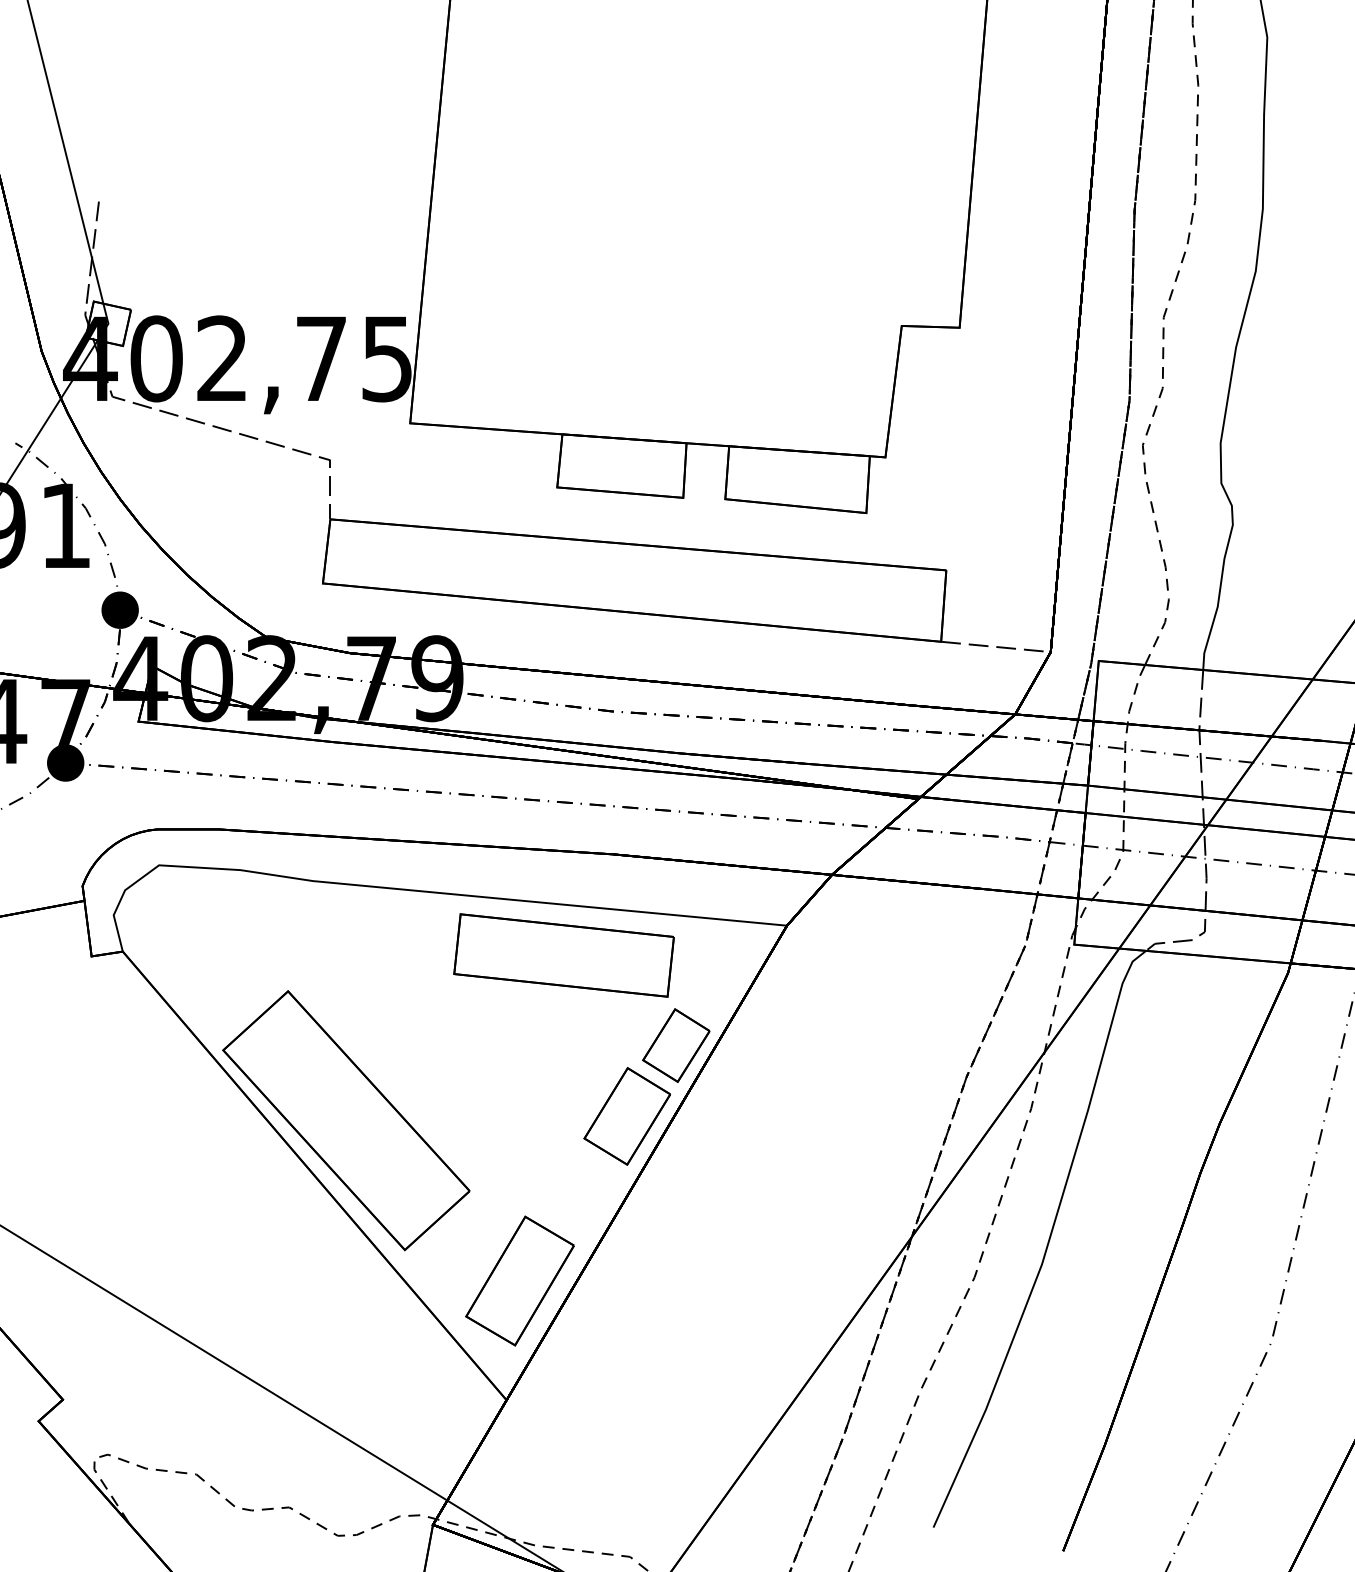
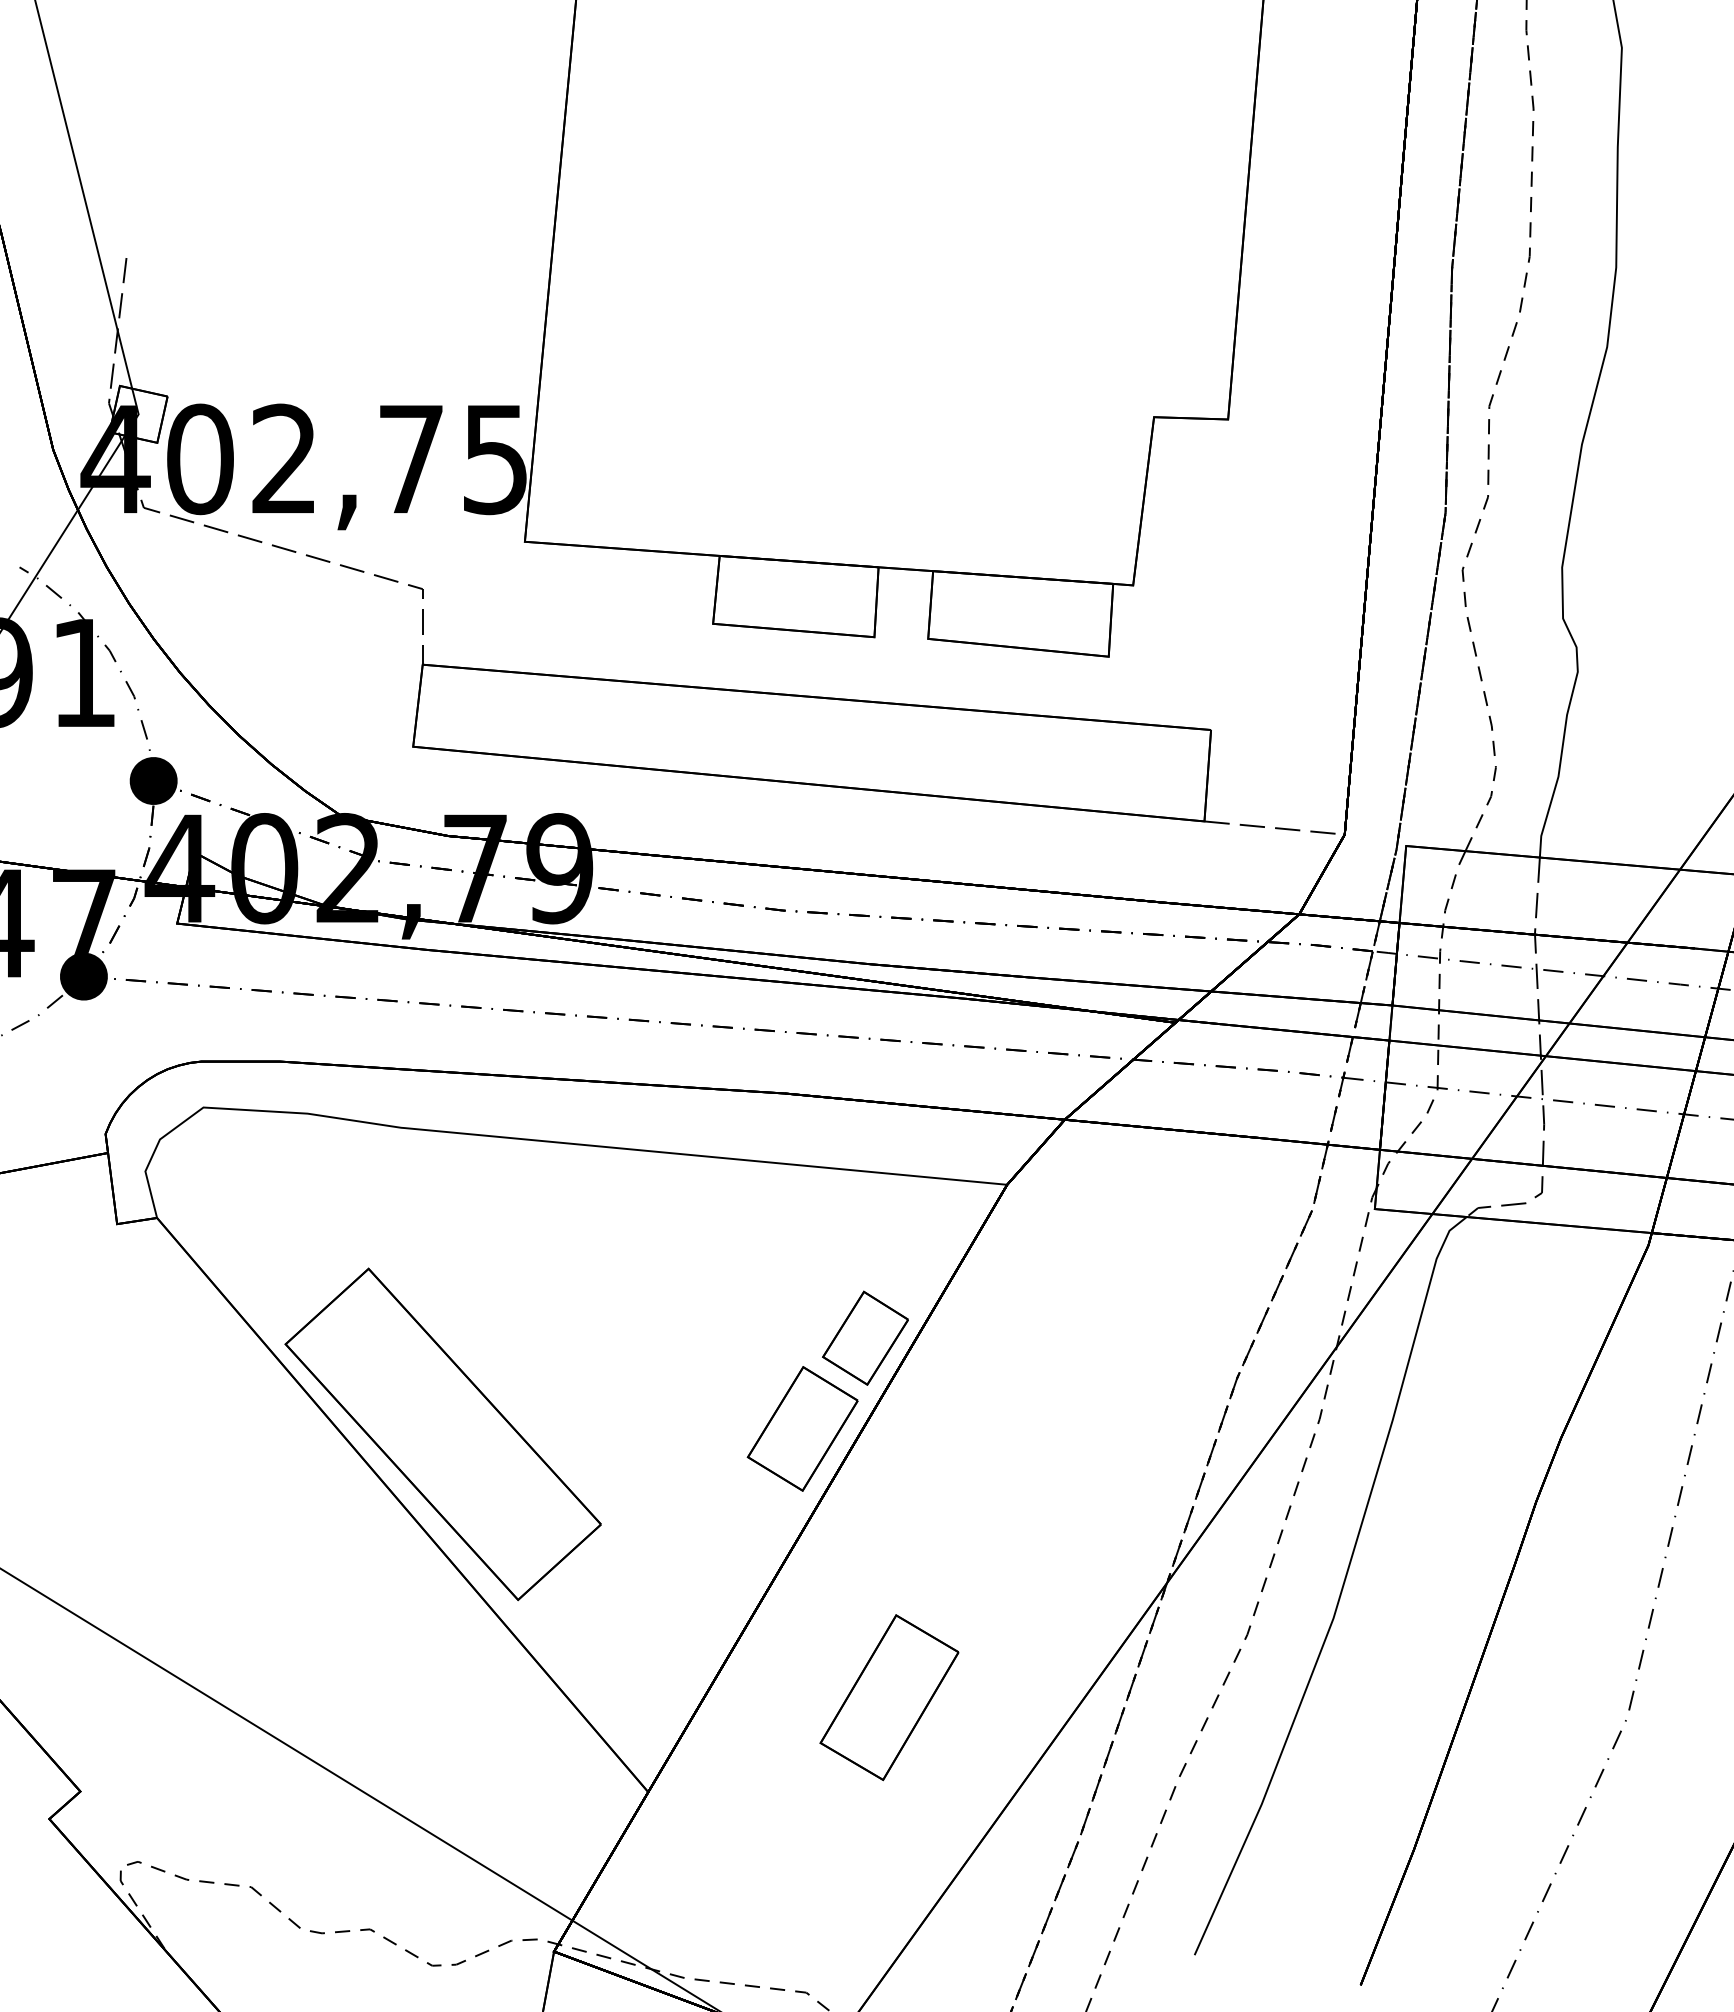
part: (563, 955) -> (721, 1222), removed
part: (520, 1280) -> (889, 1697), moved

